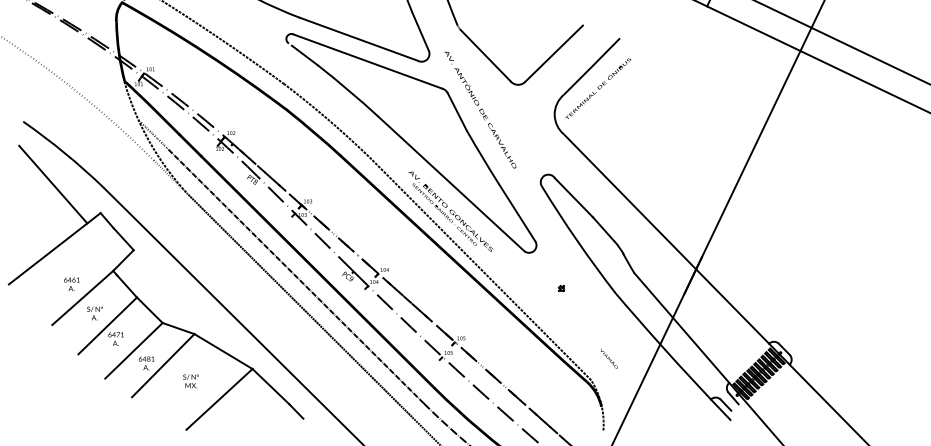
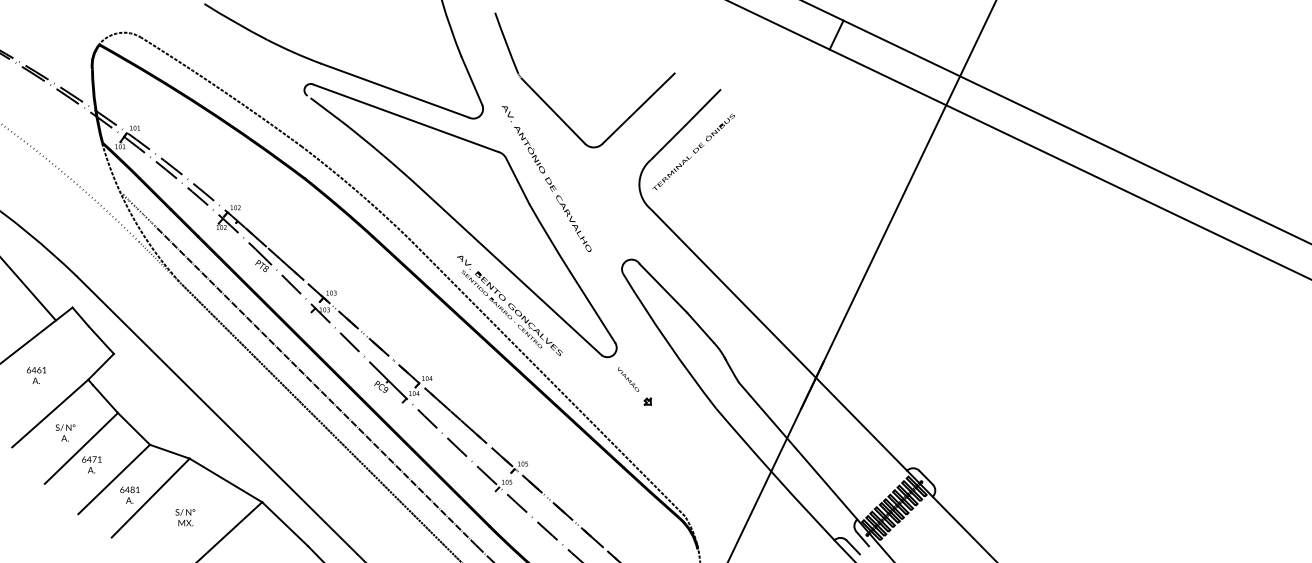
text: (71, 284) -> (36, 375), moved
text: (609, 358) -> (628, 379), moved

